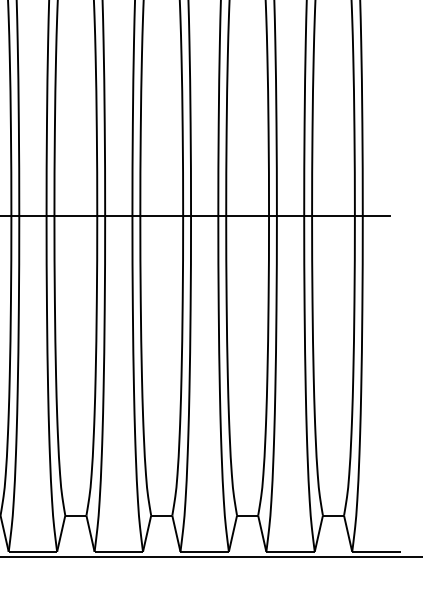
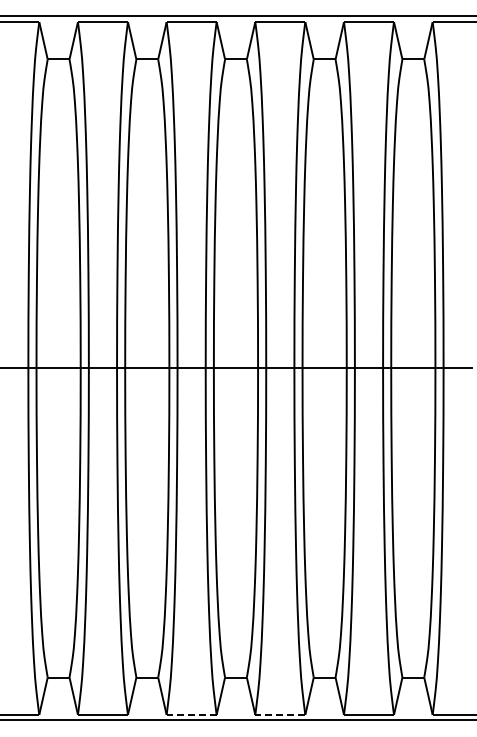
line: (118, 551) -> (191, 714), solid -> dashed
line: (204, 551) -> (280, 714), solid -> dashed

